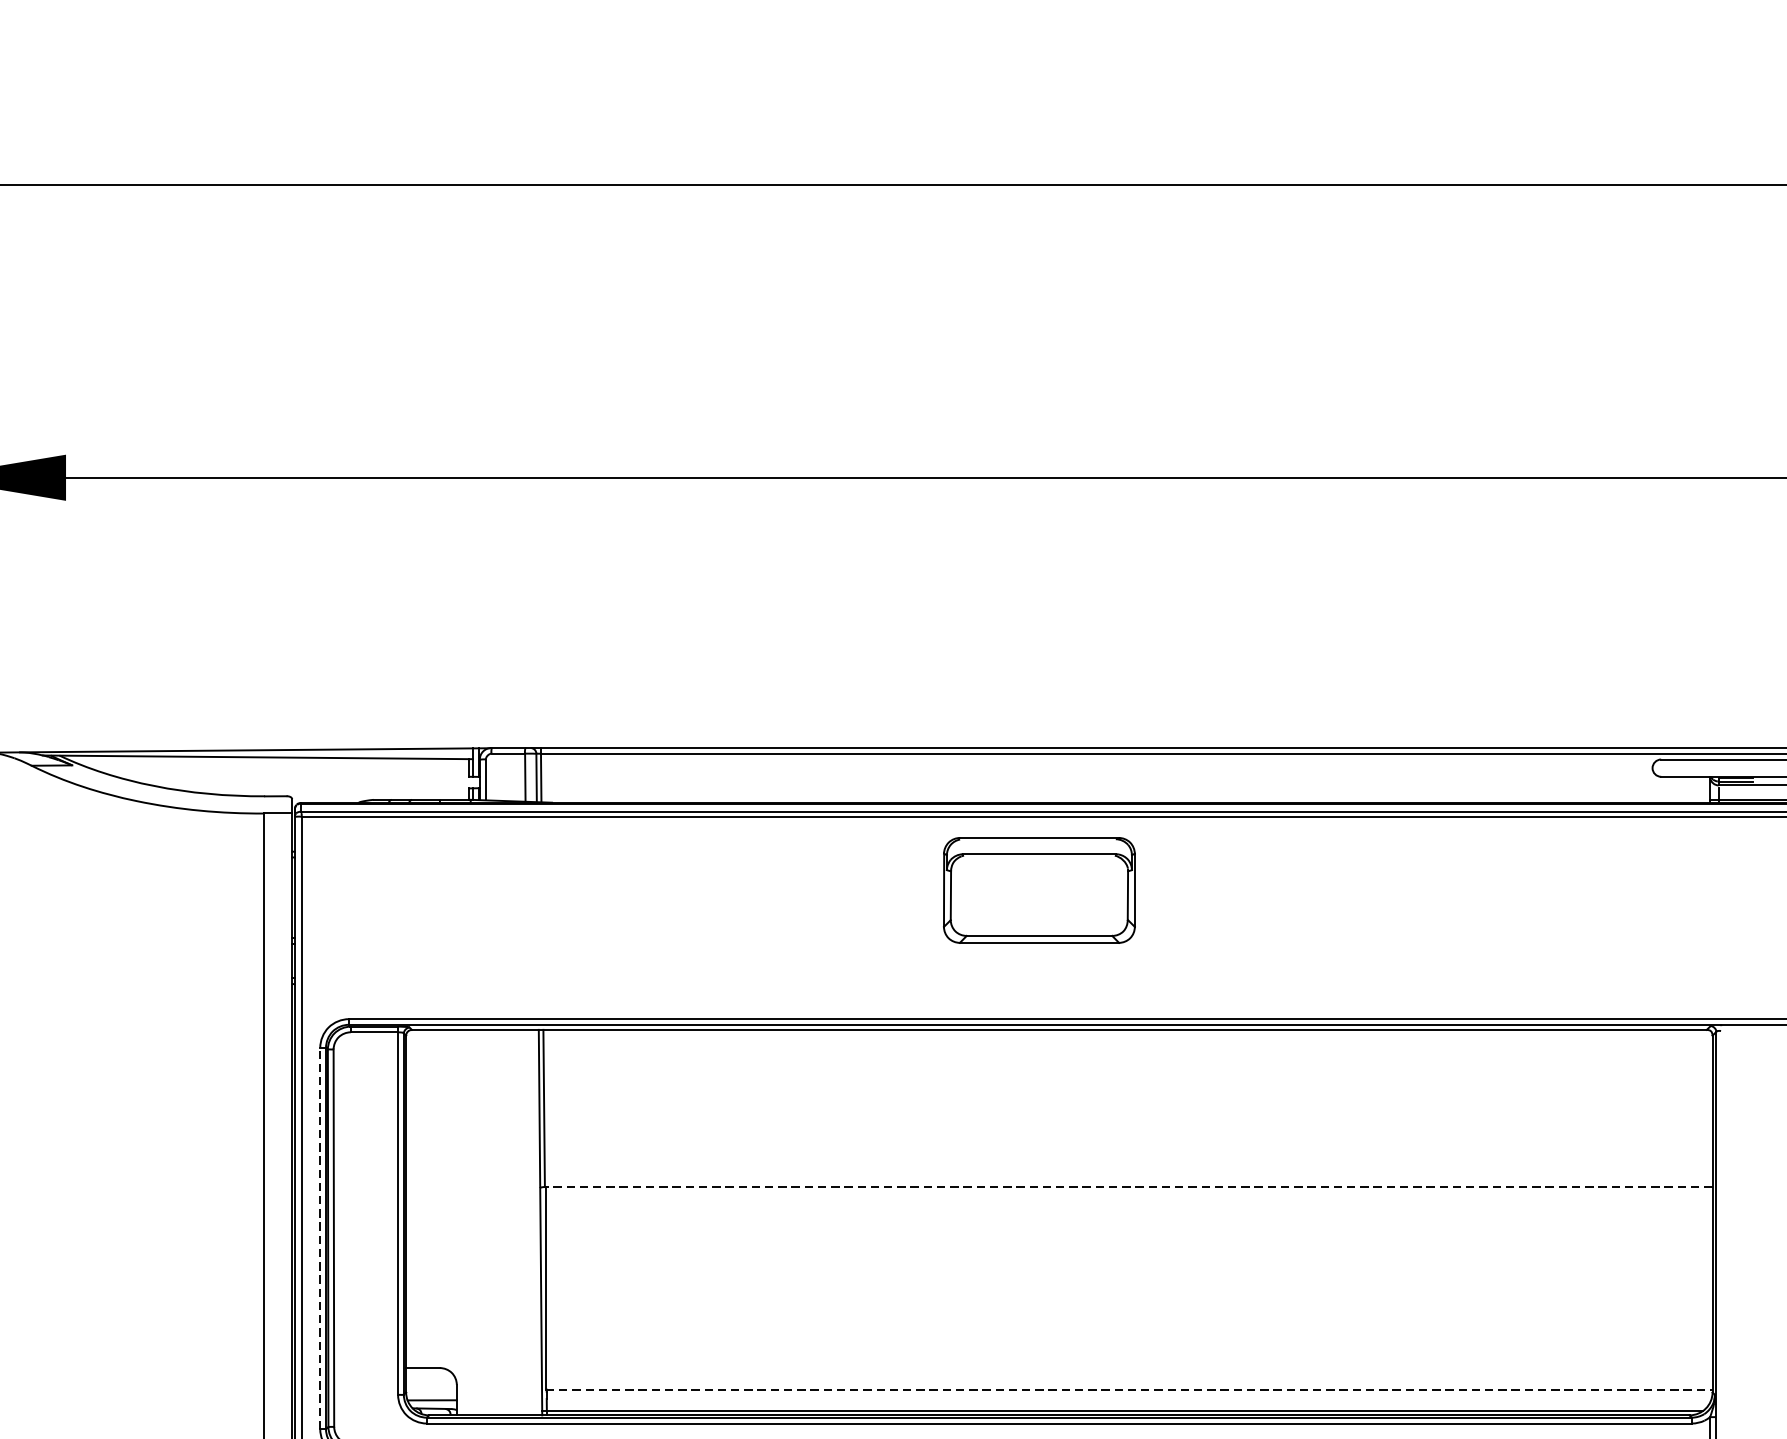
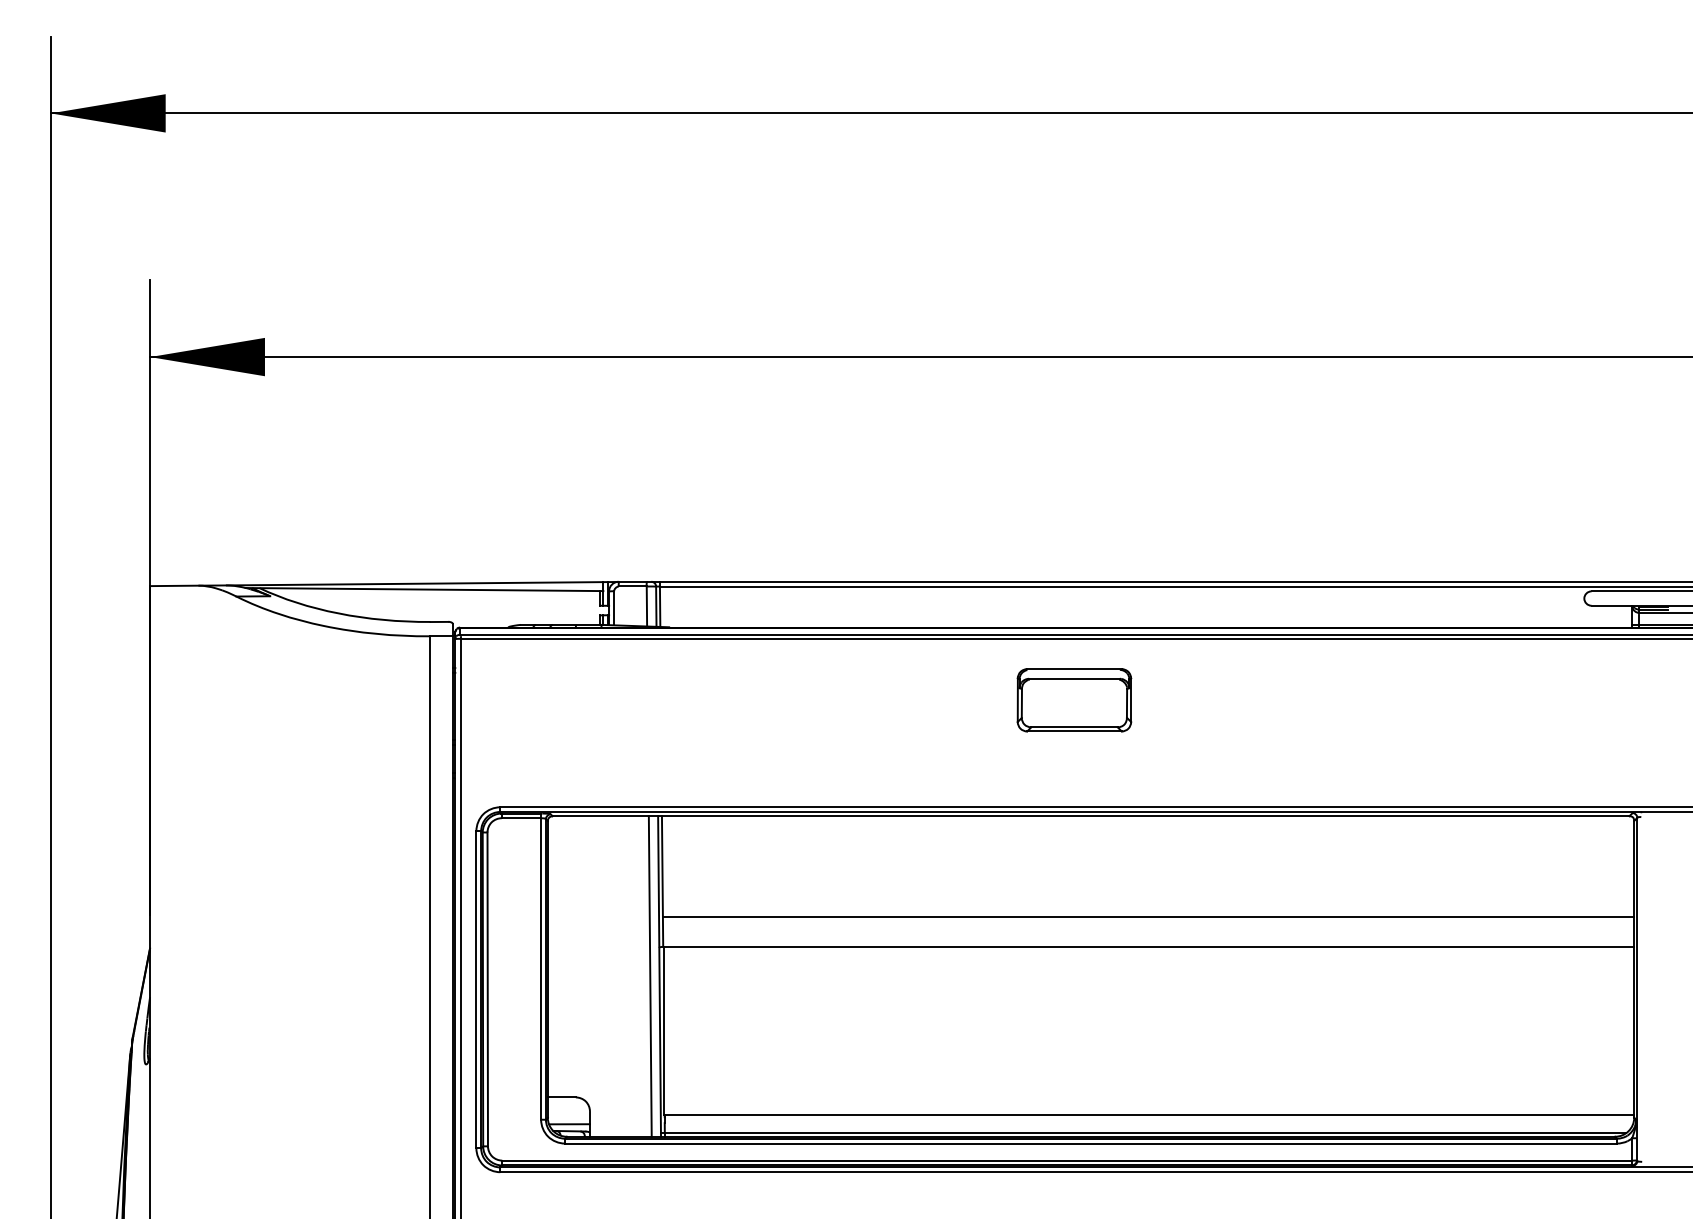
part: (1039, 890) -> (1074, 700), size x0.71
line: (1128, 1150) -> (1148, 916), added
line: (1128, 1186) -> (1148, 946), dashed -> solid
line: (528, 1222) -> (649, 976), added
line: (320, 1238) -> (476, 989), dashed -> solid
line: (1129, 1389) -> (1149, 1115), dashed -> solid

